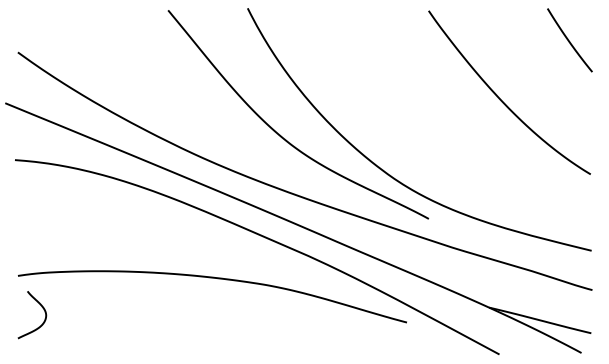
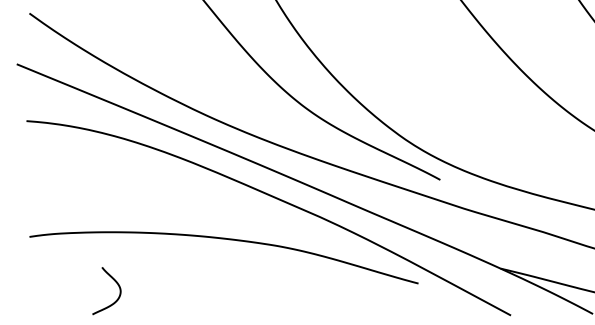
curve: (41, 307) -> (116, 283), moved

